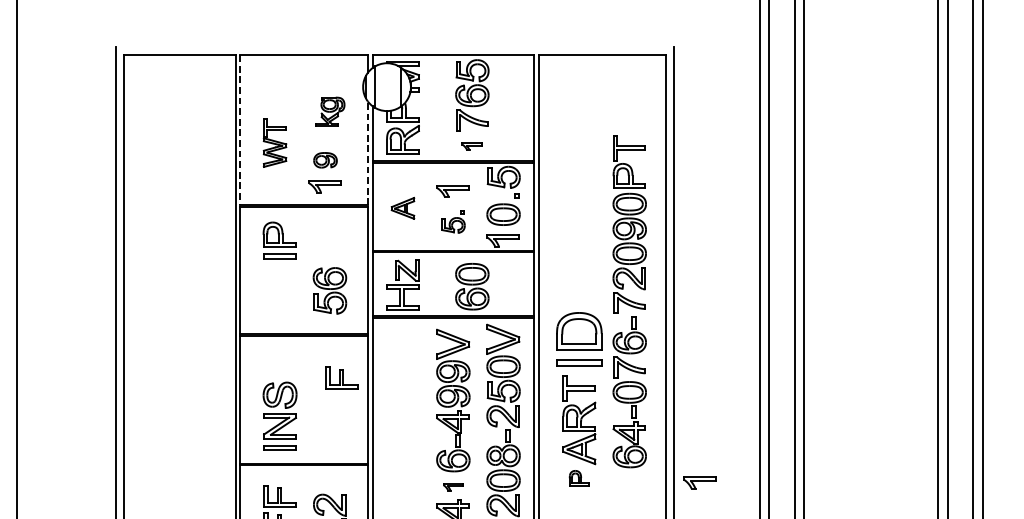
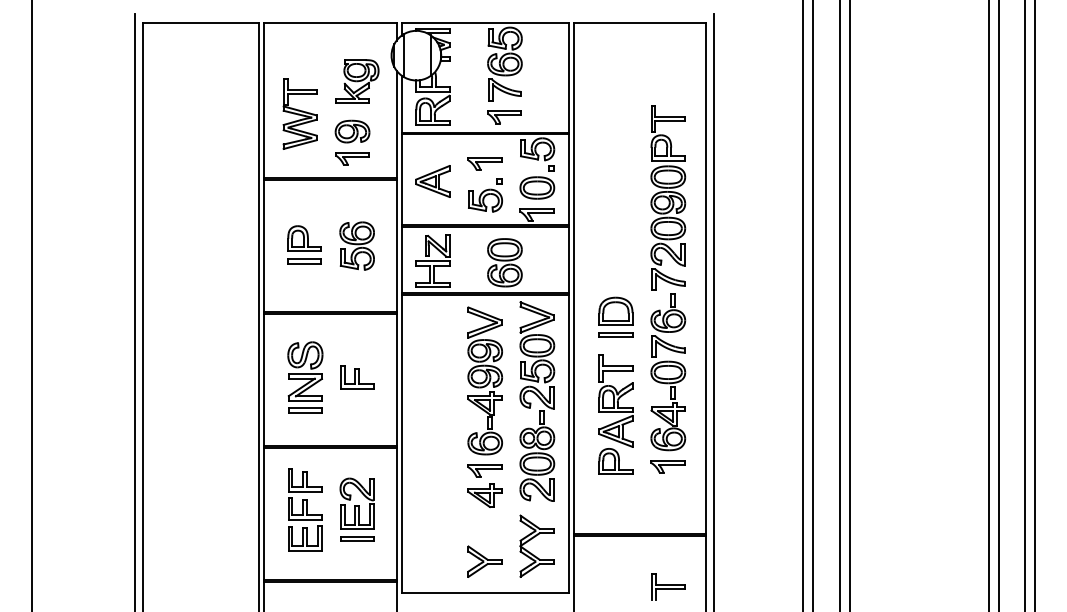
part: (330, 112) -> (357, 81), size x1.43
line: (240, 130) -> (264, 100), dashed -> solid
part: (274, 142) -> (299, 113), size x1.43
part: (471, 146) -> (504, 117), size x1.67
line: (367, 153) -> (396, 124), dashed -> solid
part: (325, 160) -> (352, 131), size x1.43
part: (402, 208) -> (432, 181), size x1.43
part: (453, 221) -> (485, 195), size x1.43
part: (279, 240) -> (304, 244), moved
part: (329, 290) -> (356, 245), moved
part: (578, 338) -> (615, 316), size x0.71
part: (341, 377) -> (357, 377), moved
part: (280, 416) -> (305, 377), moved
part: (578, 478) -> (615, 461), size x1.67
part: (699, 483) -> (667, 466), moved
part: (452, 486) -> (484, 470), size x1.67

